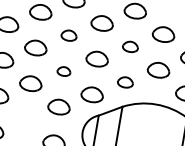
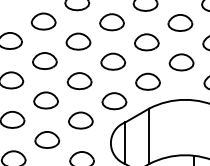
part: (69, 35) -> (78, 41), size x1.43
part: (130, 46) -> (146, 42), size x1.43
part: (63, 71) -> (79, 81), size x1.67
part: (125, 82) -> (147, 81), size x1.43
part: (26, 118) -> (47, 139), added

